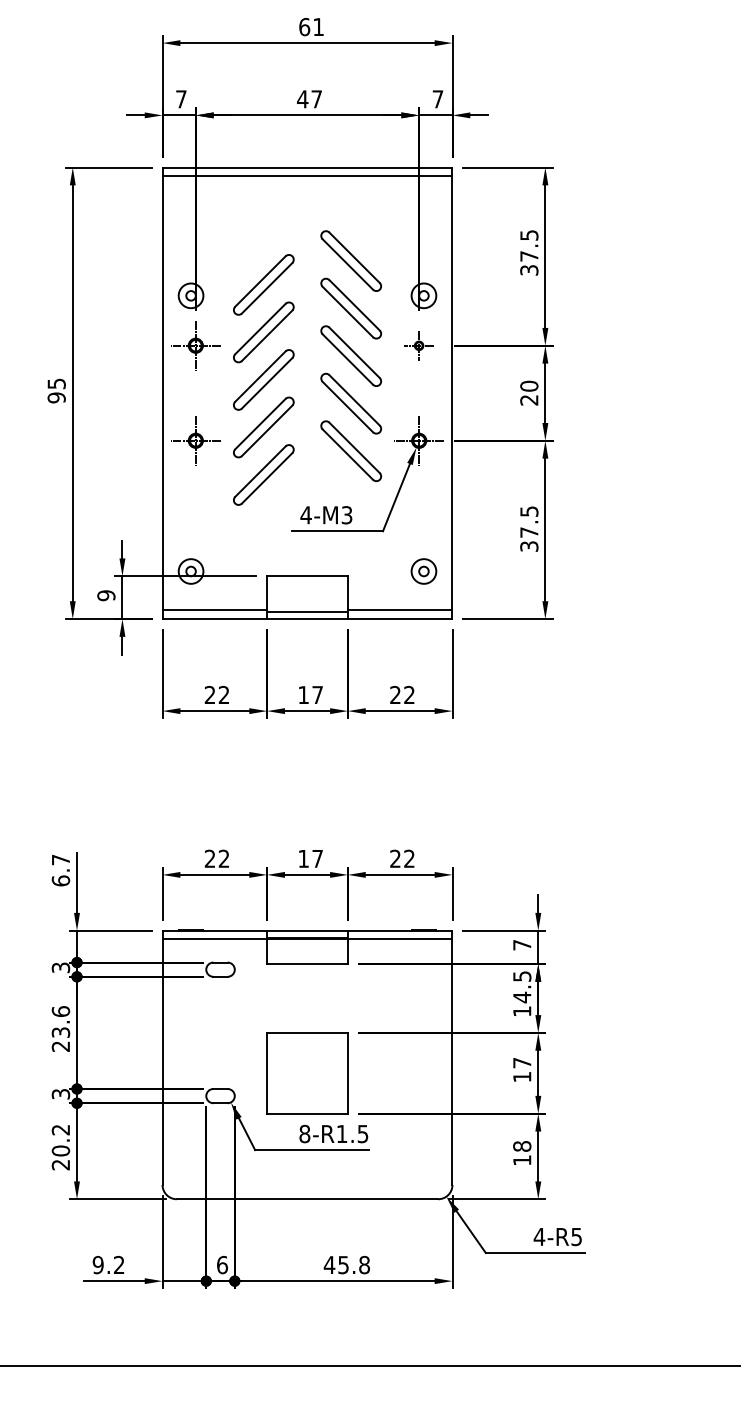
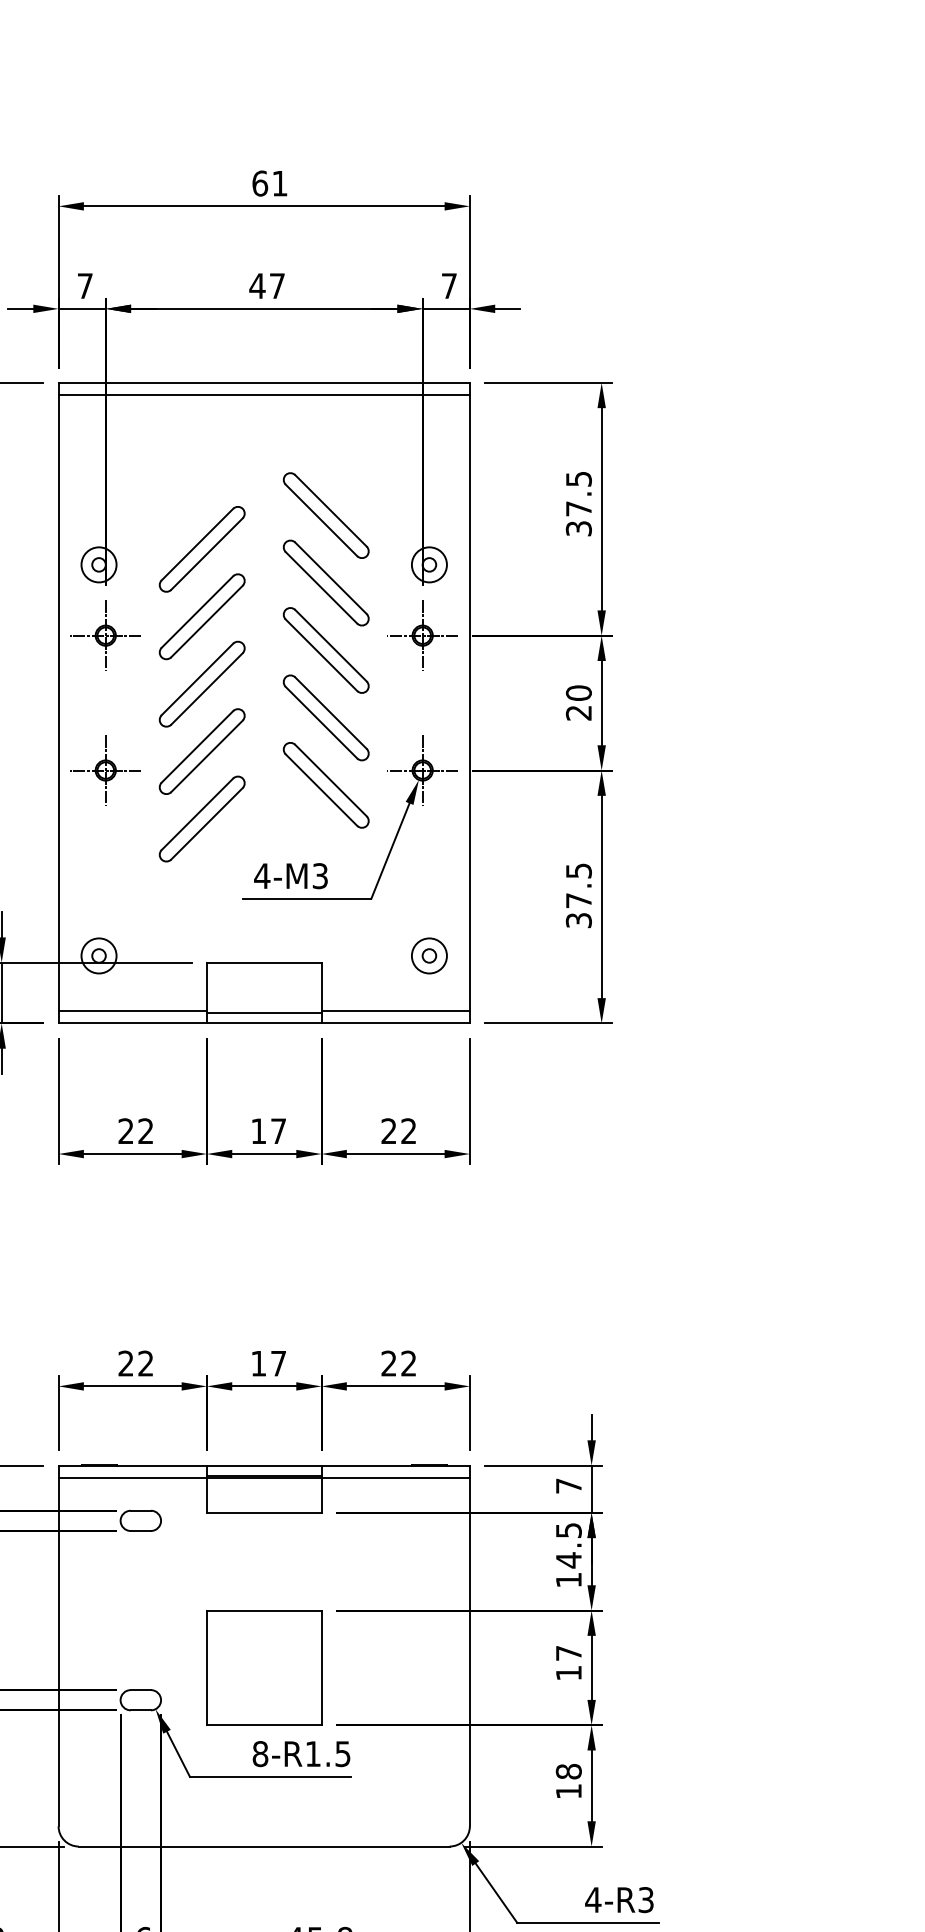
part: (418, 345) -> (421, 635), size x1.67
text: (576, 1236) -> (645, 1899), 4-R5 -> 4-R3

